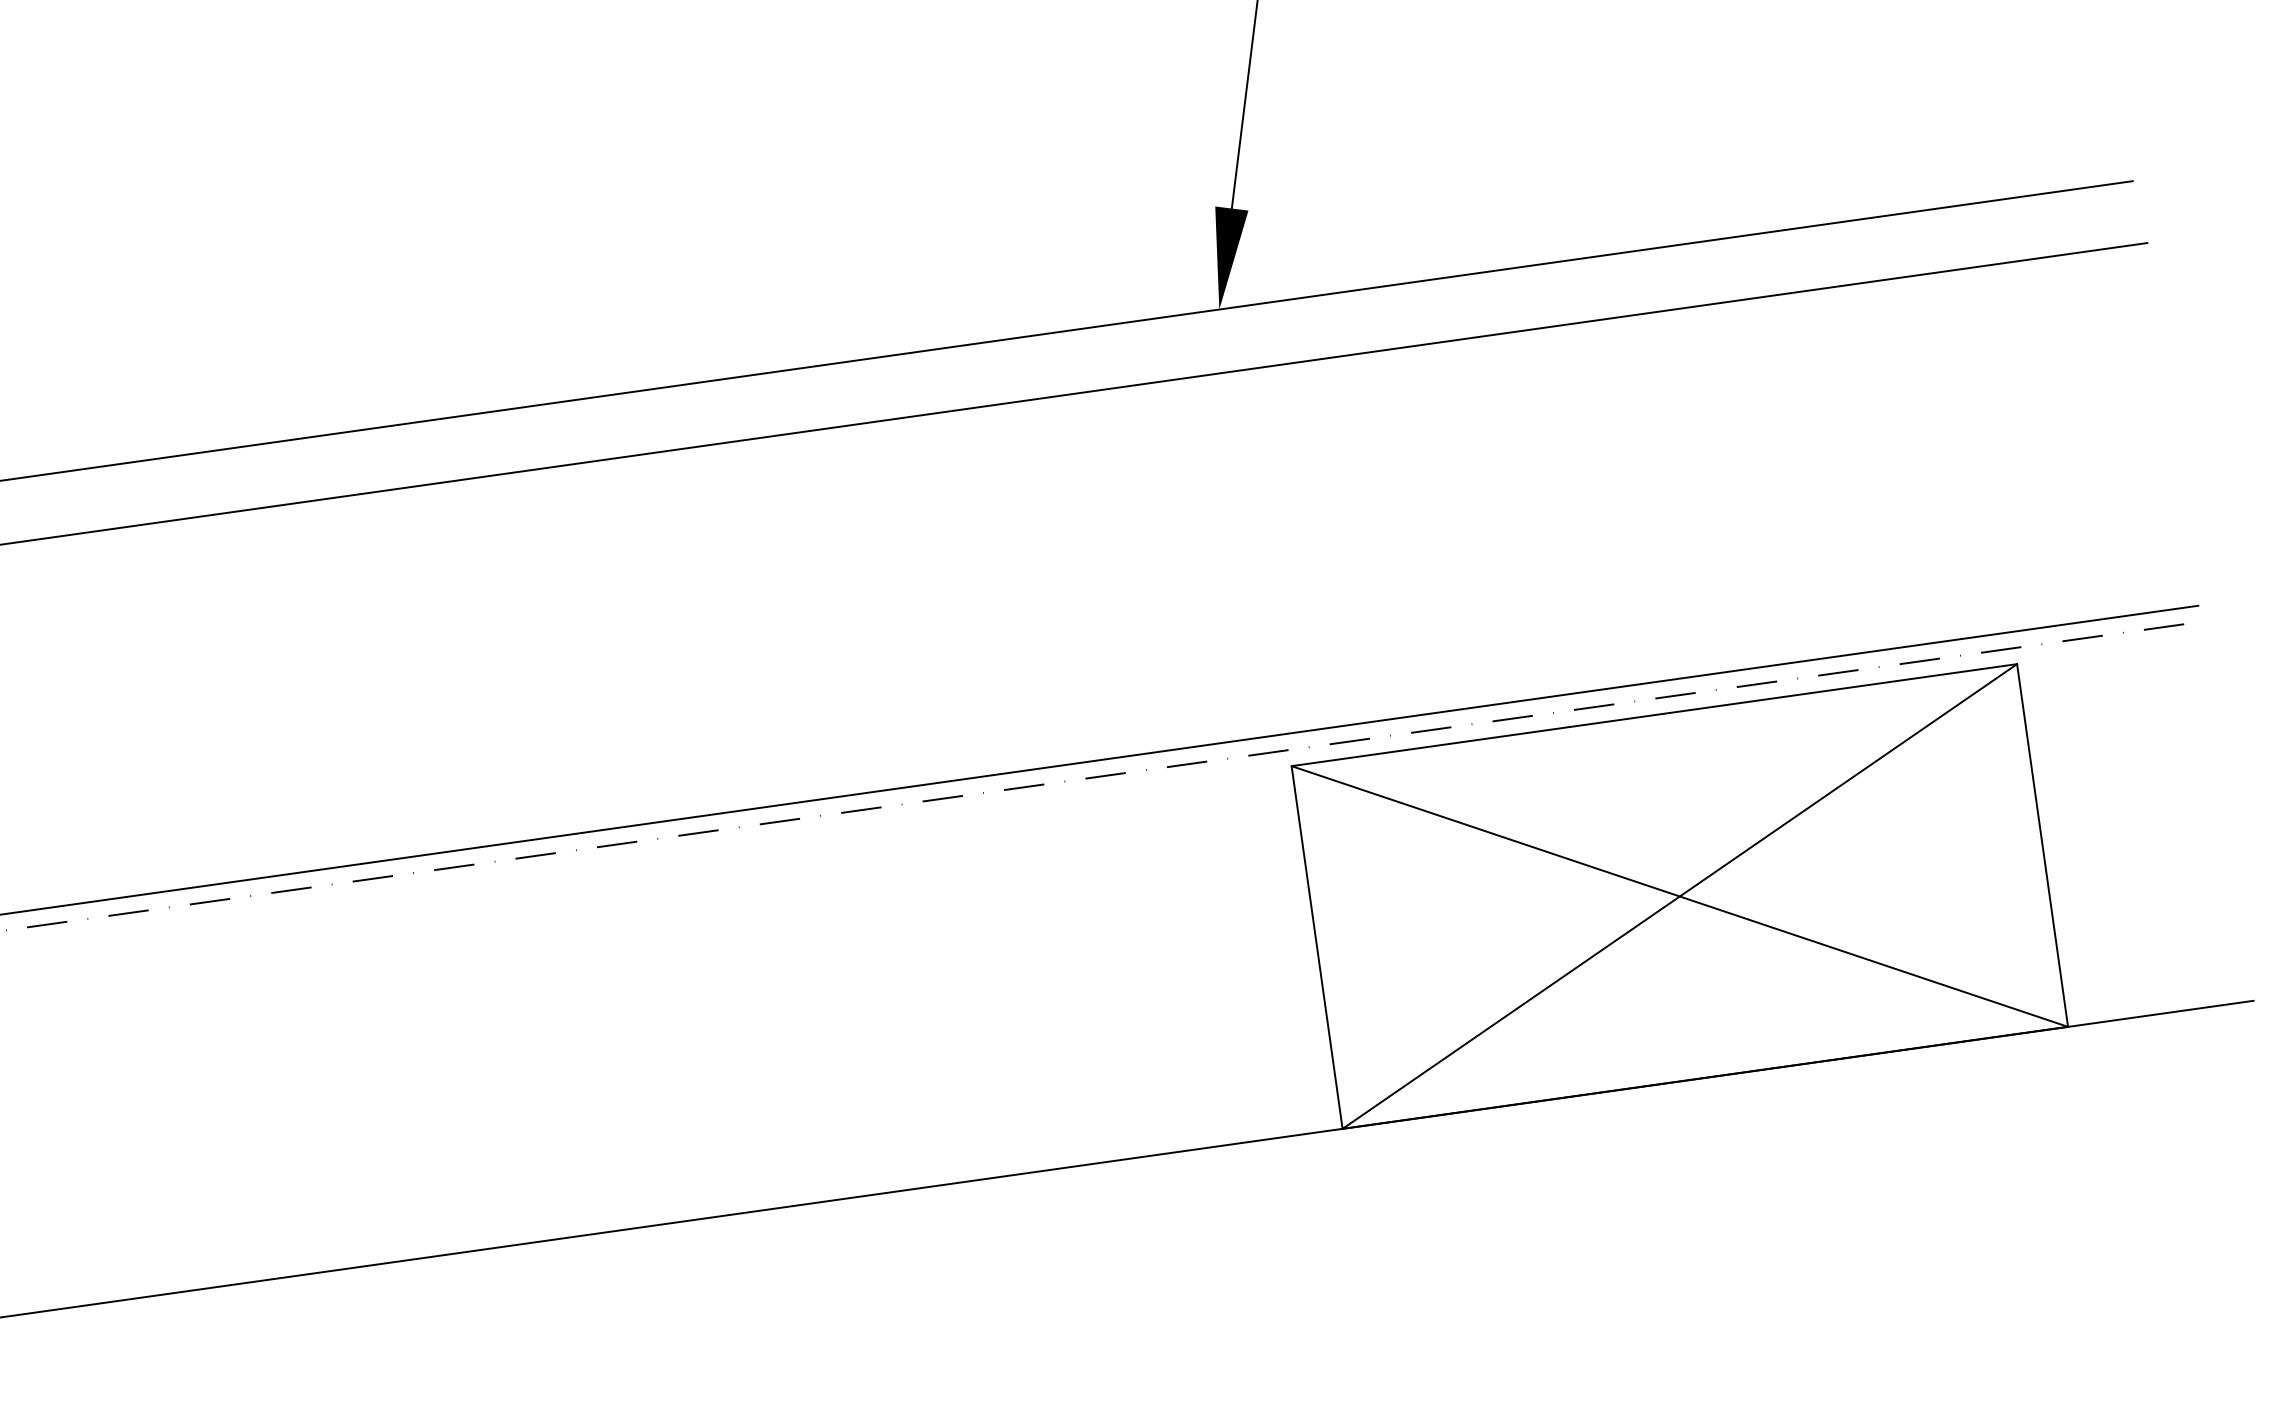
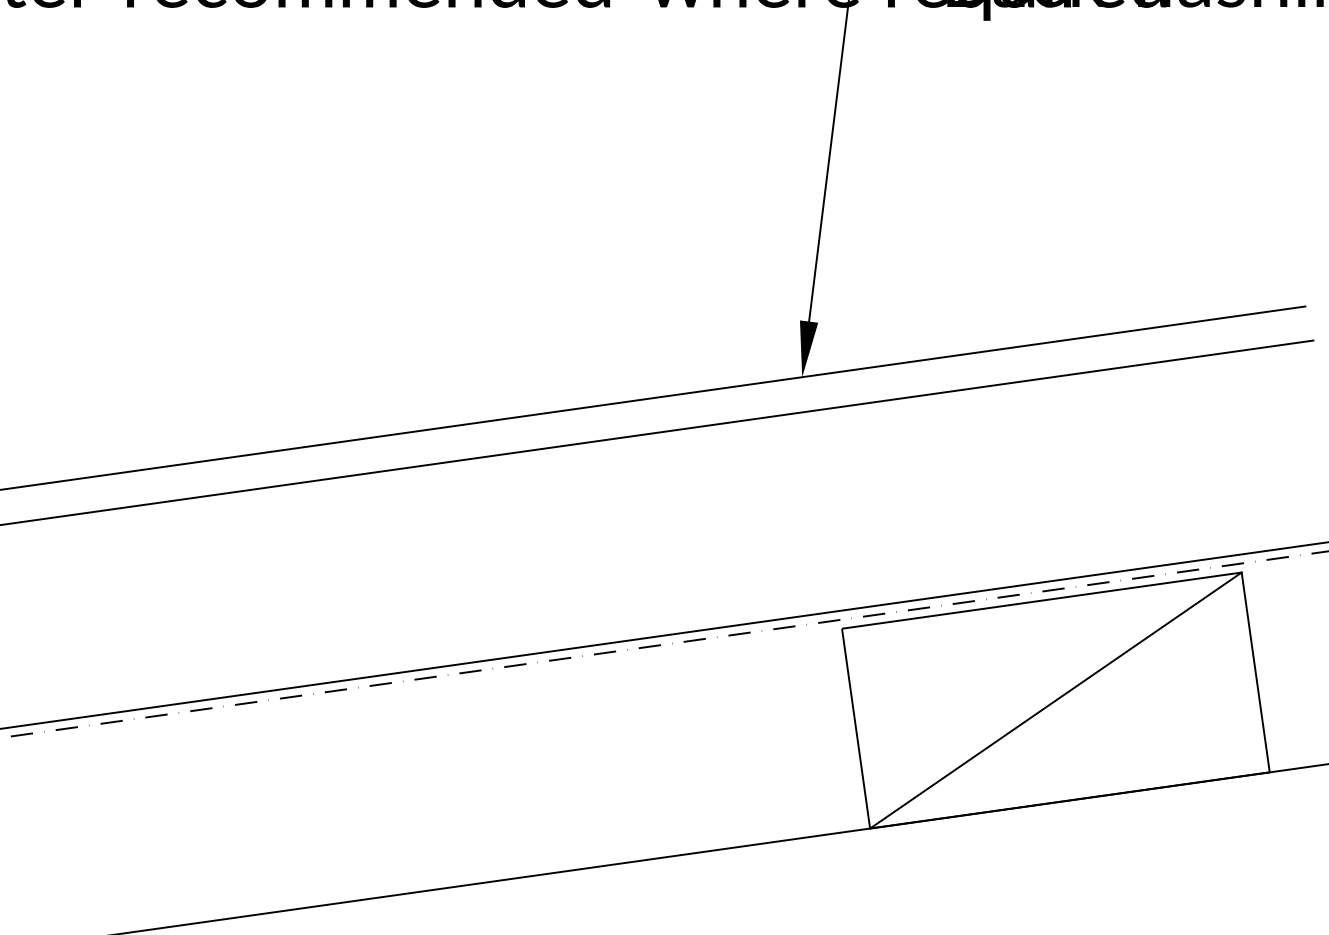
line: (1679, 896) -> (1055, 700), removed

